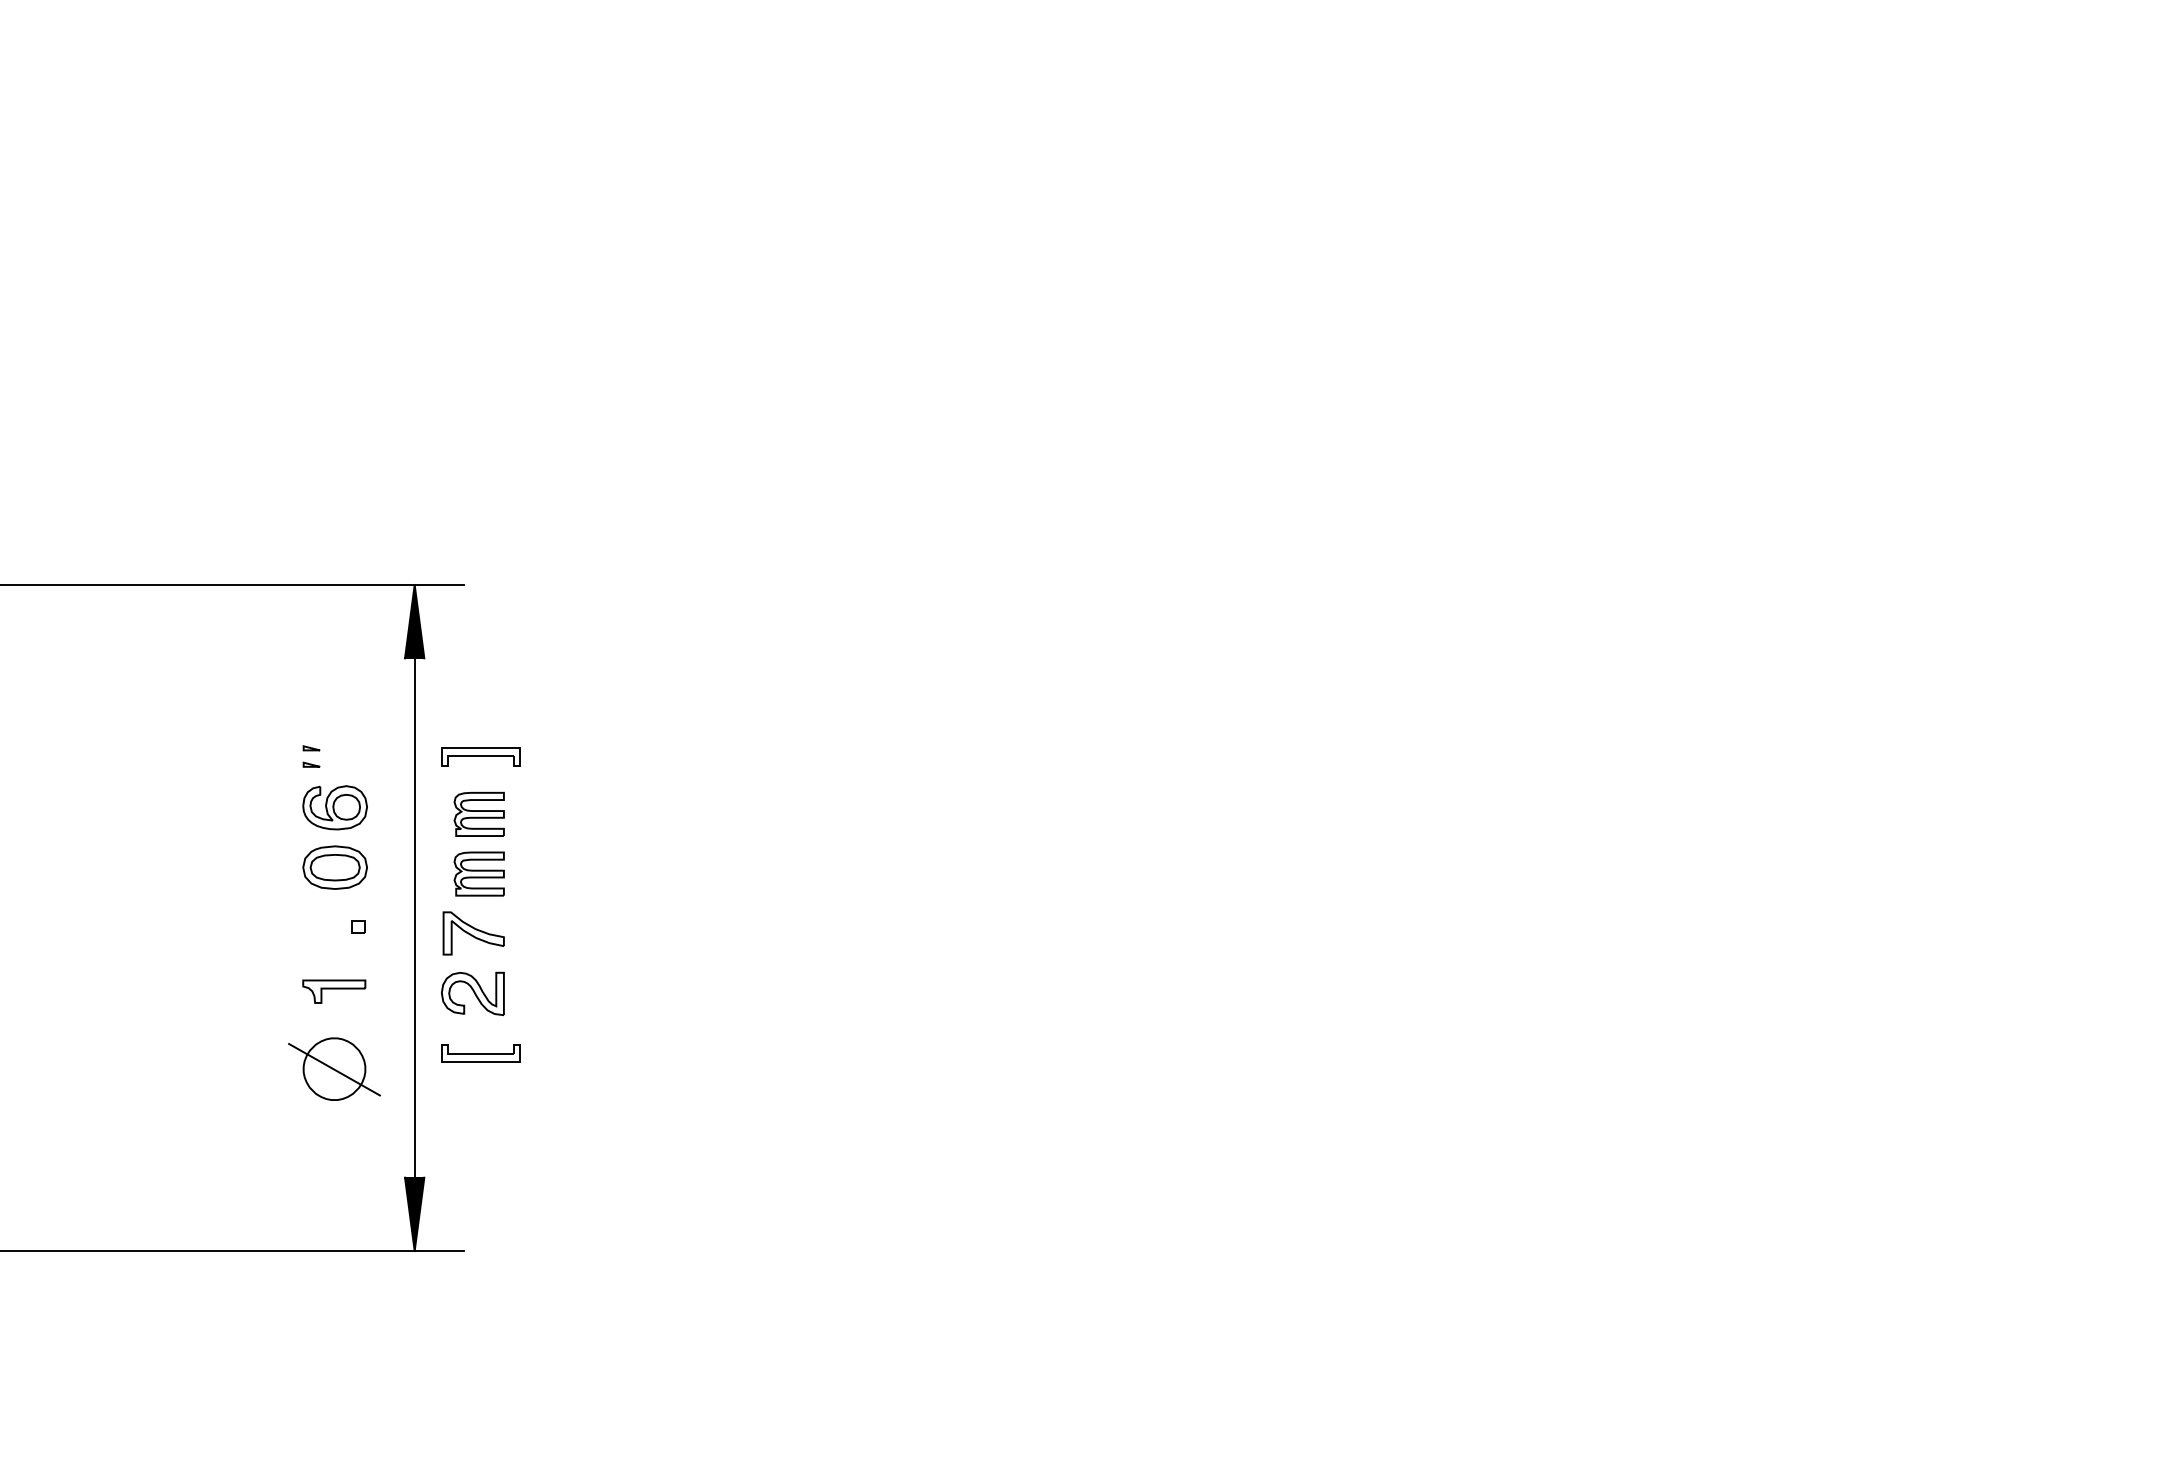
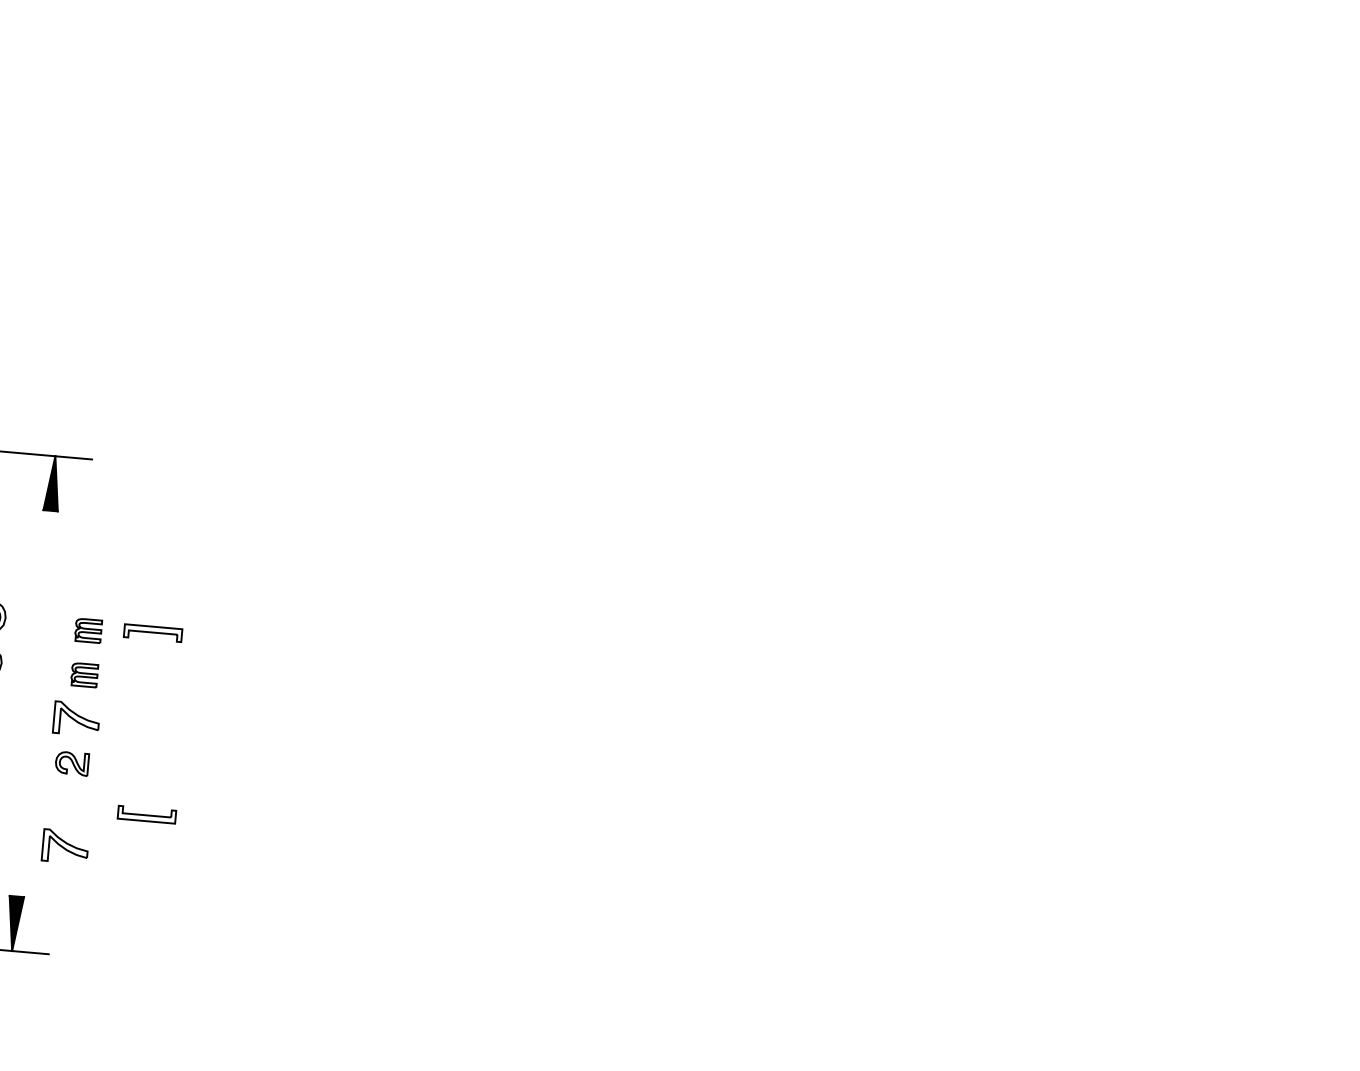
part: (480, 756) -> (152, 632), moved
part: (478, 813) -> (87, 630), size x0.7
part: (478, 873) -> (84, 674), size x0.7
line: (414, 917) -> (33, 703), removed
part: (472, 993) -> (71, 763), size x0.7
part: (480, 1053) -> (146, 814), moved
part: (473, 1105) -> (65, 846), added

